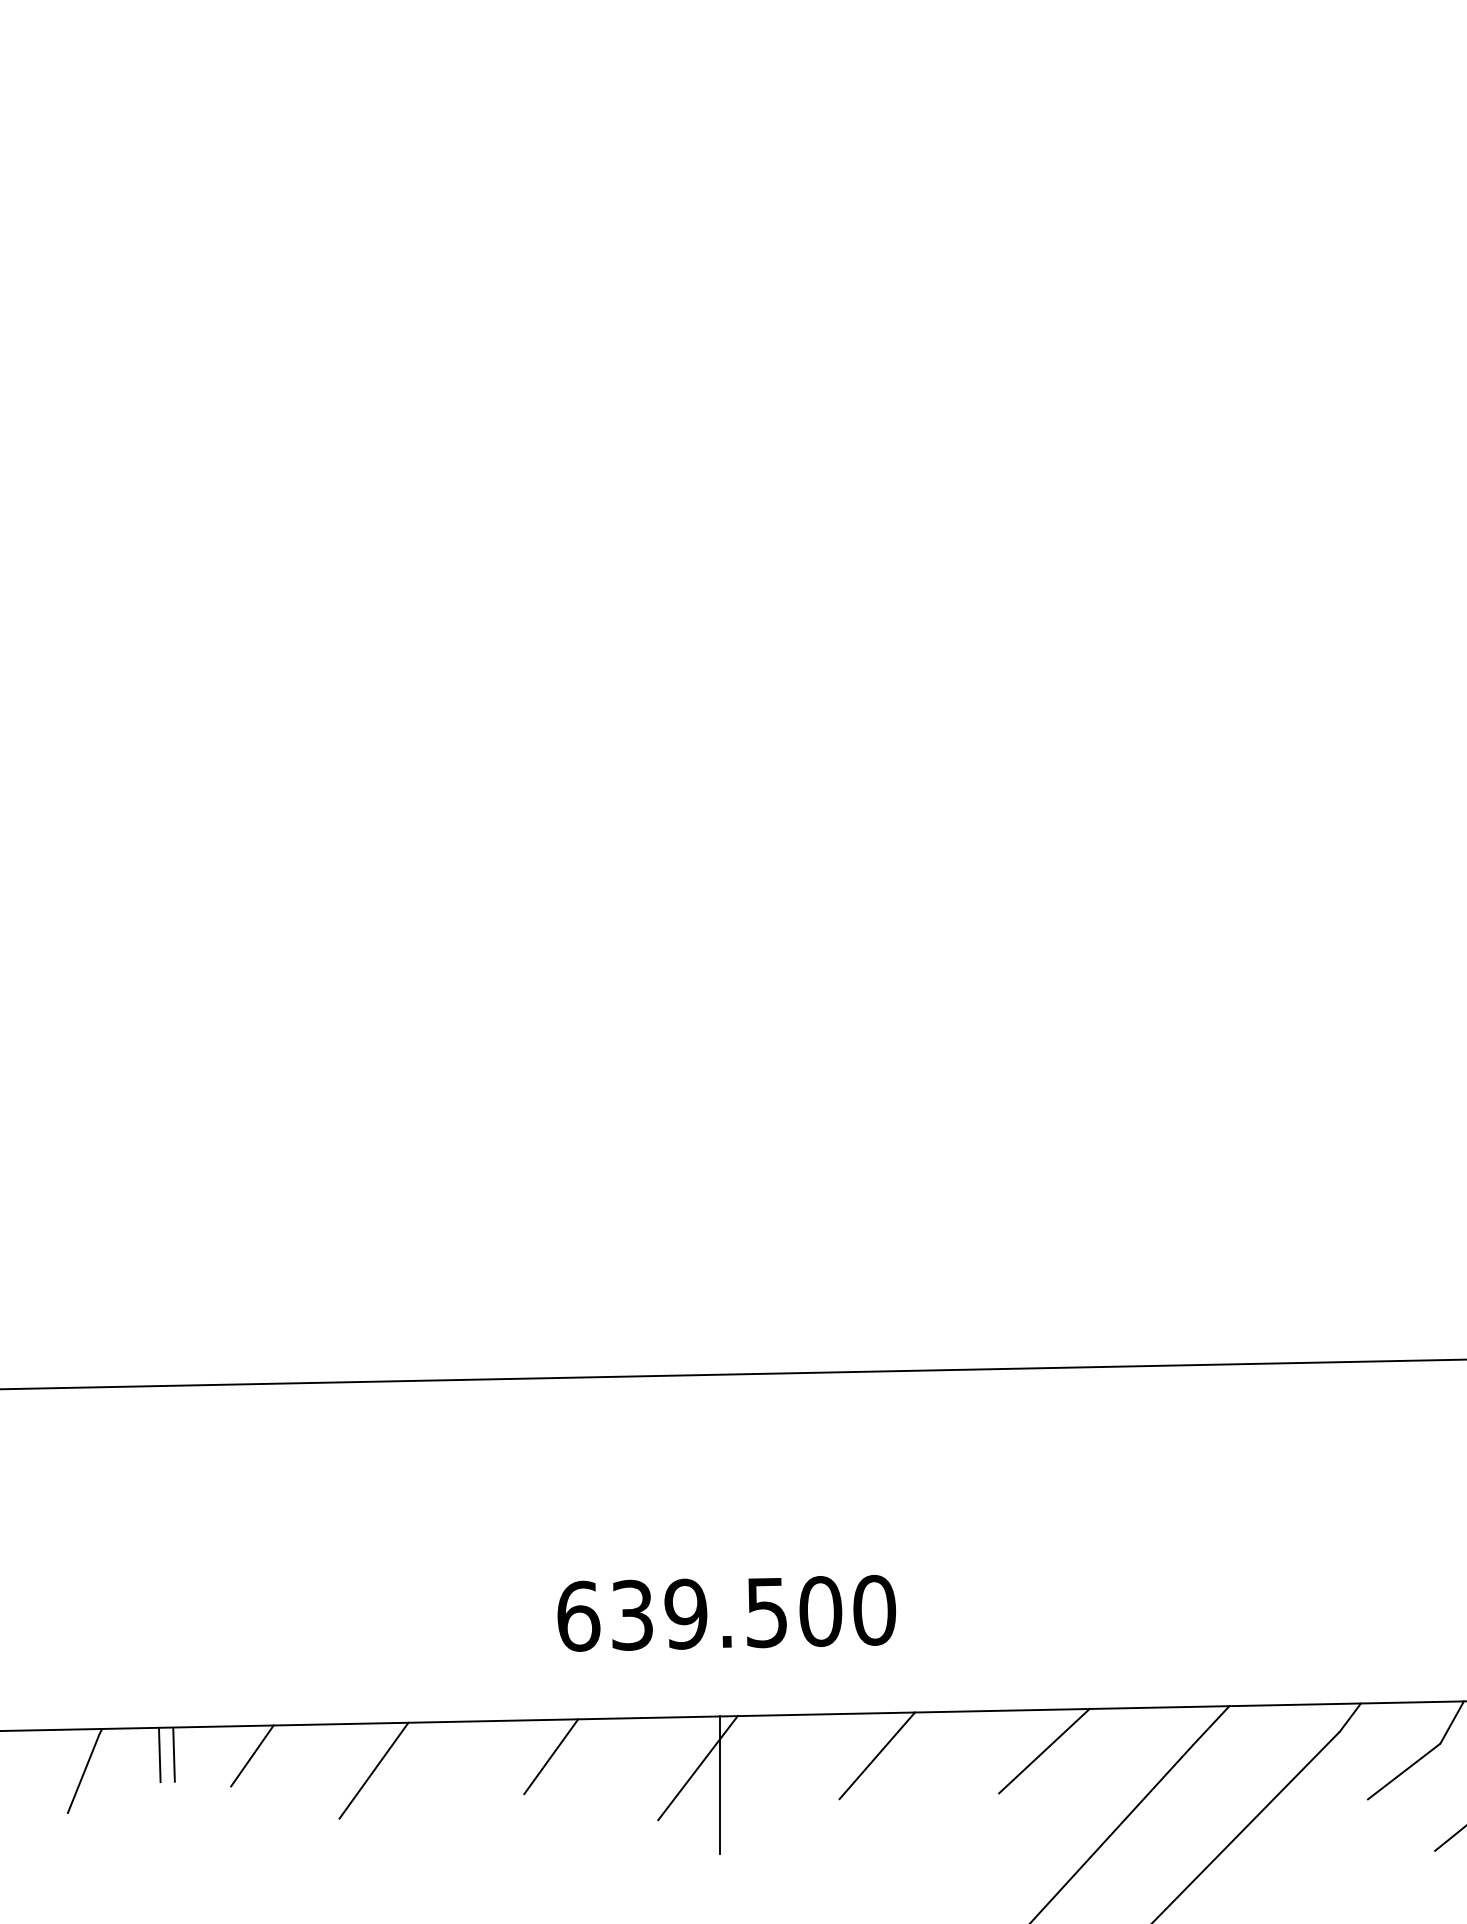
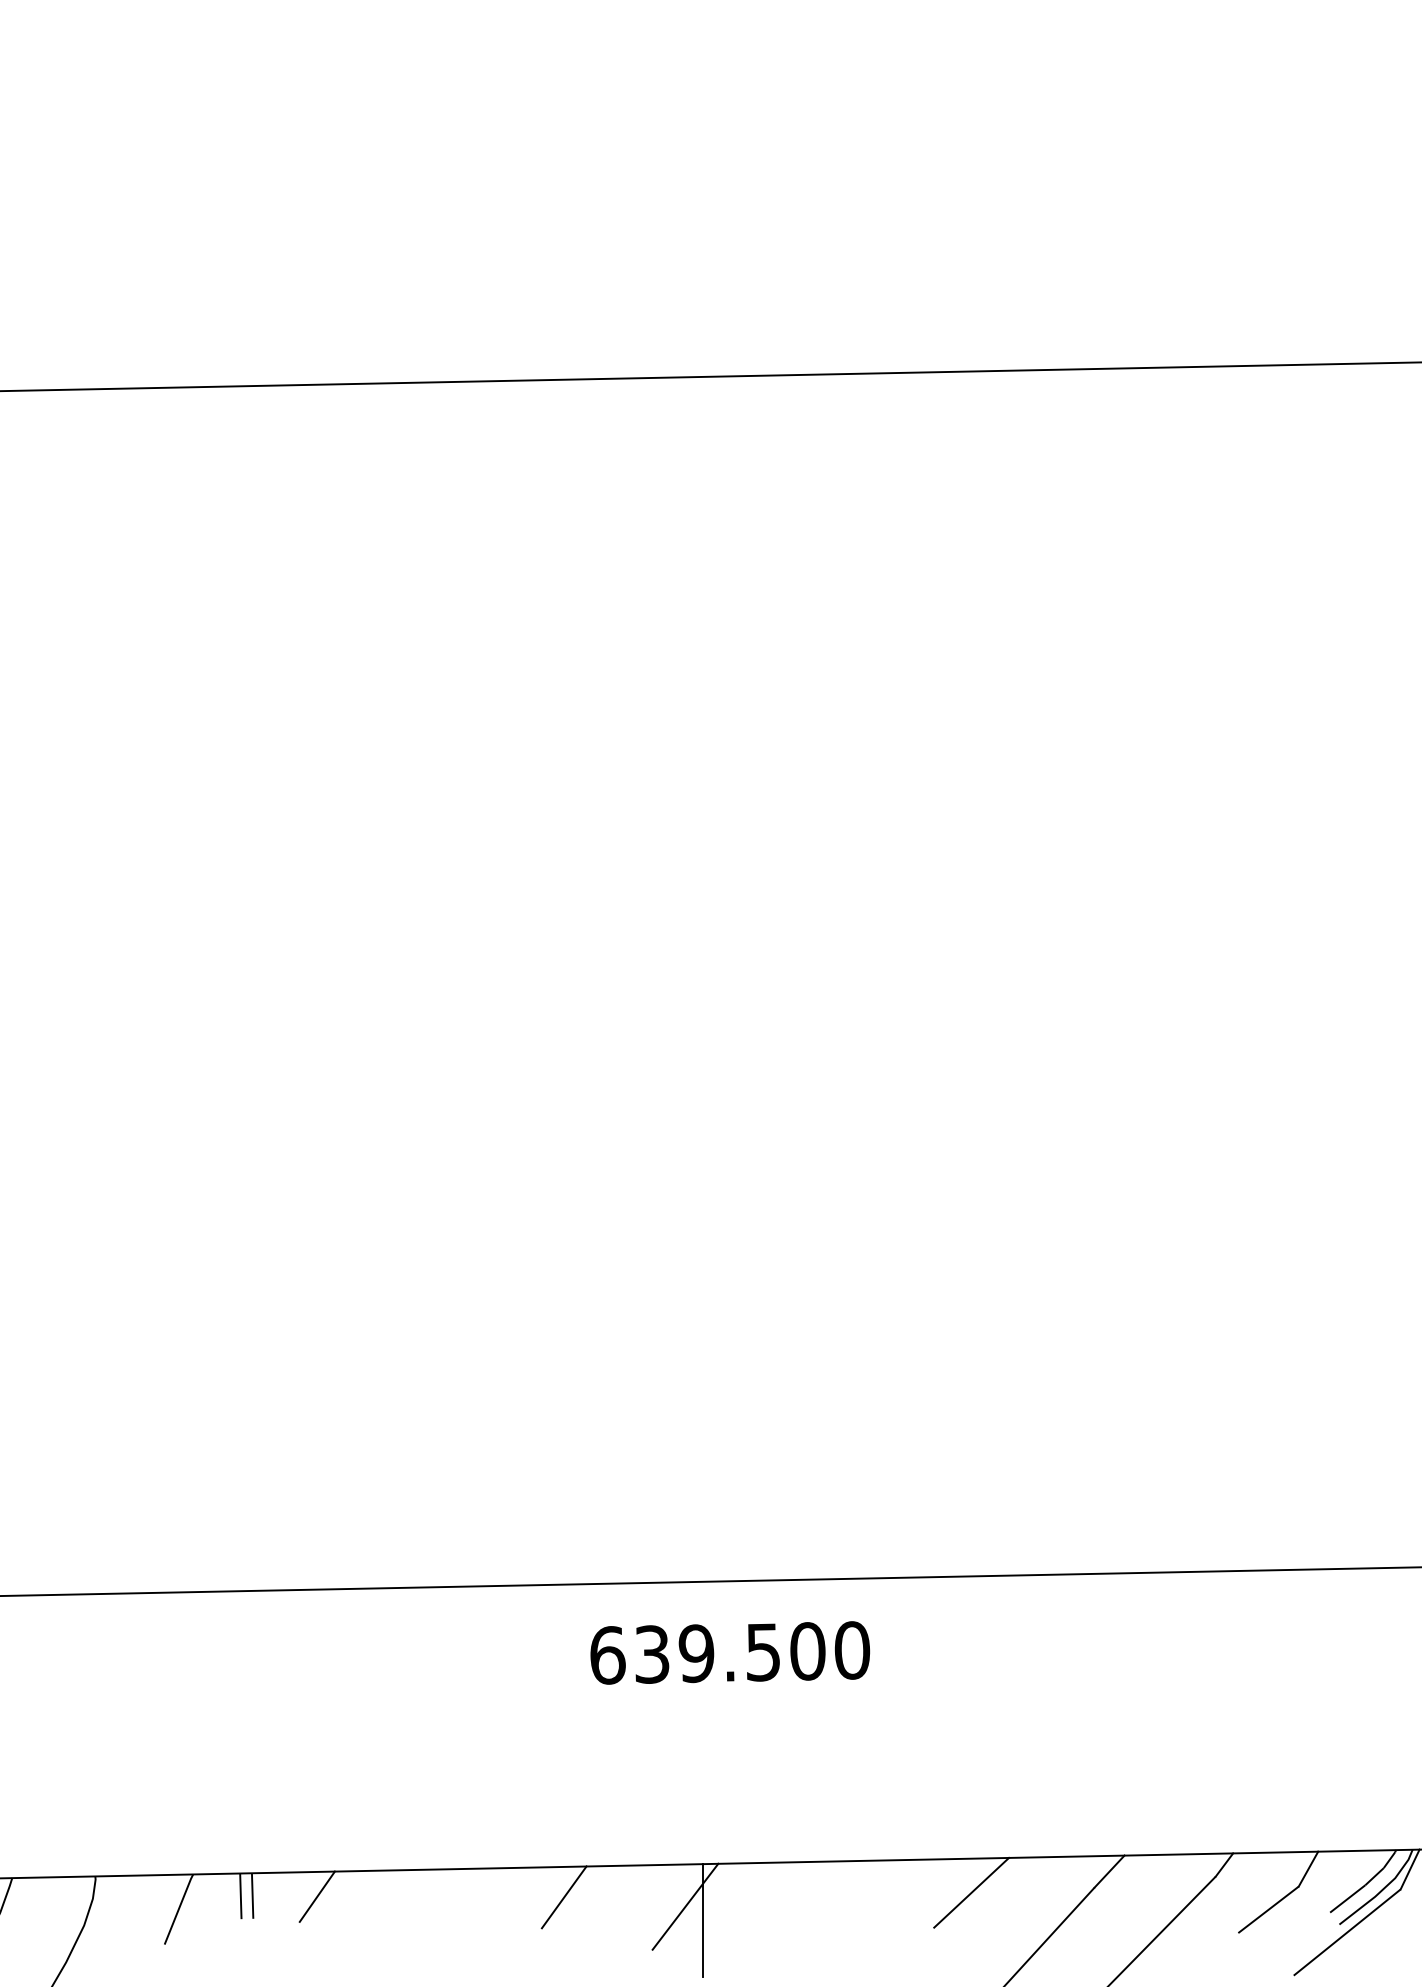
text: (725, 1612) -> (729, 1652), moved
line: (877, 1755) -> (833, 1896), removed
line: (373, 1770) -> (417, 1908), removed

